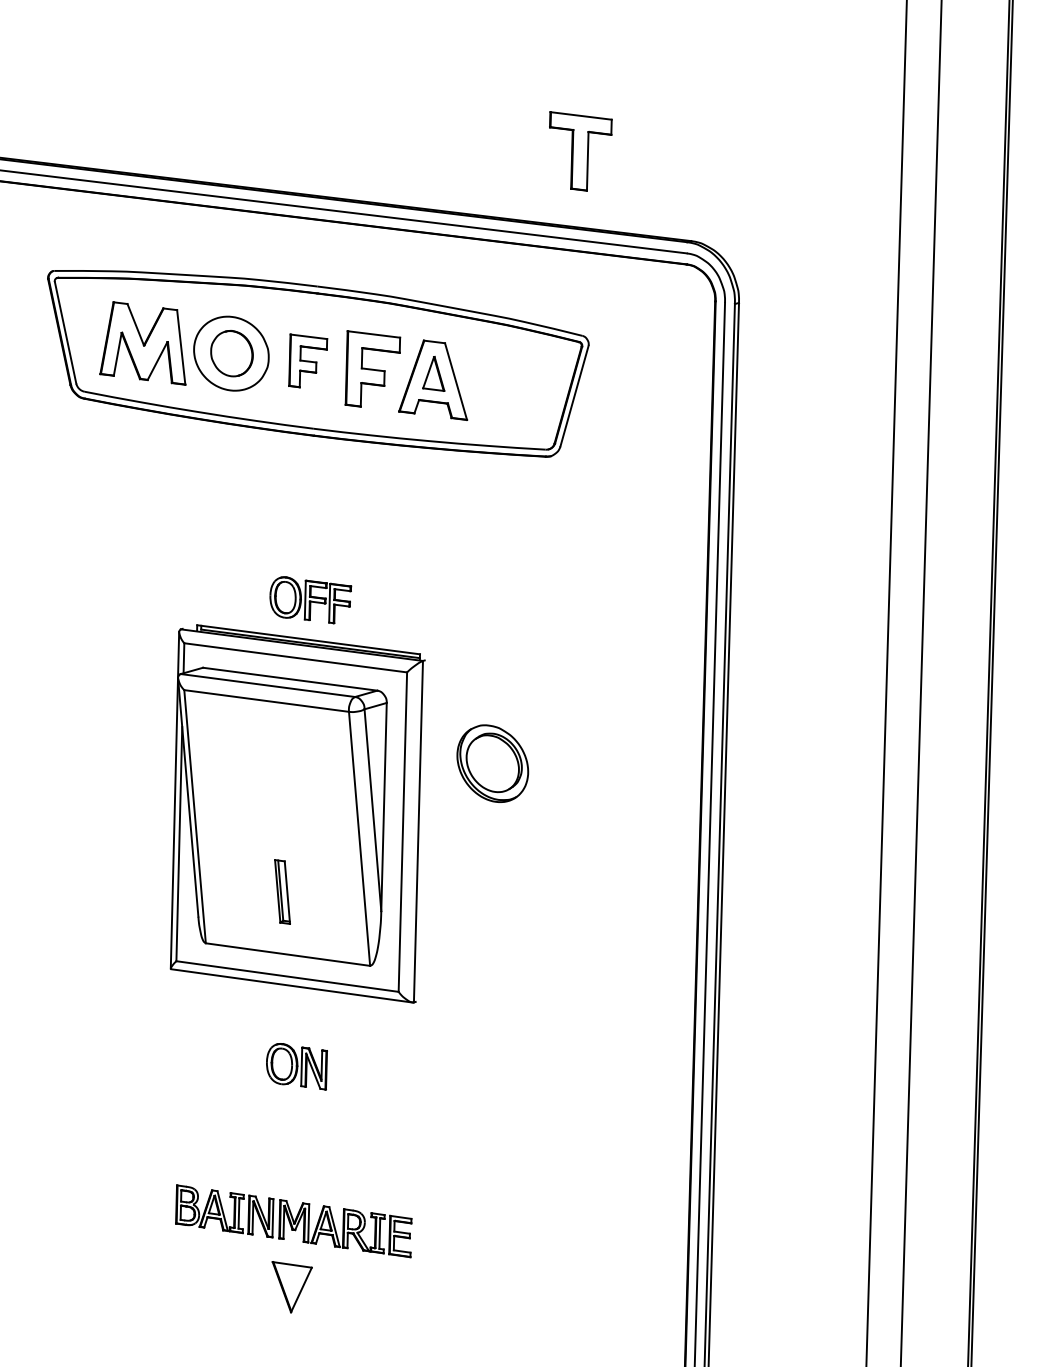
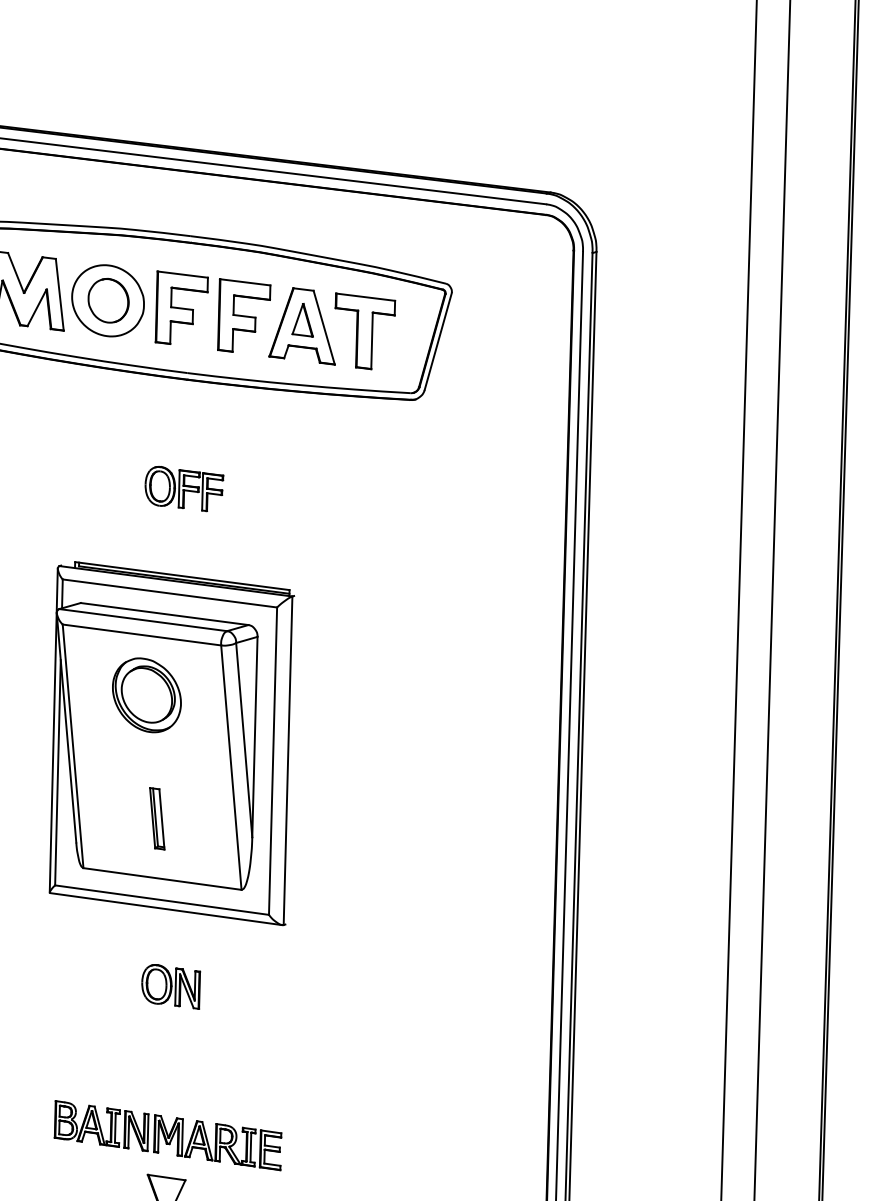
part: (580, 151) -> (365, 331), moved
part: (308, 360) -> (182, 307), size x1.43
part: (310, 600) -> (184, 489), moved
part: (492, 763) -> (146, 695), moved

